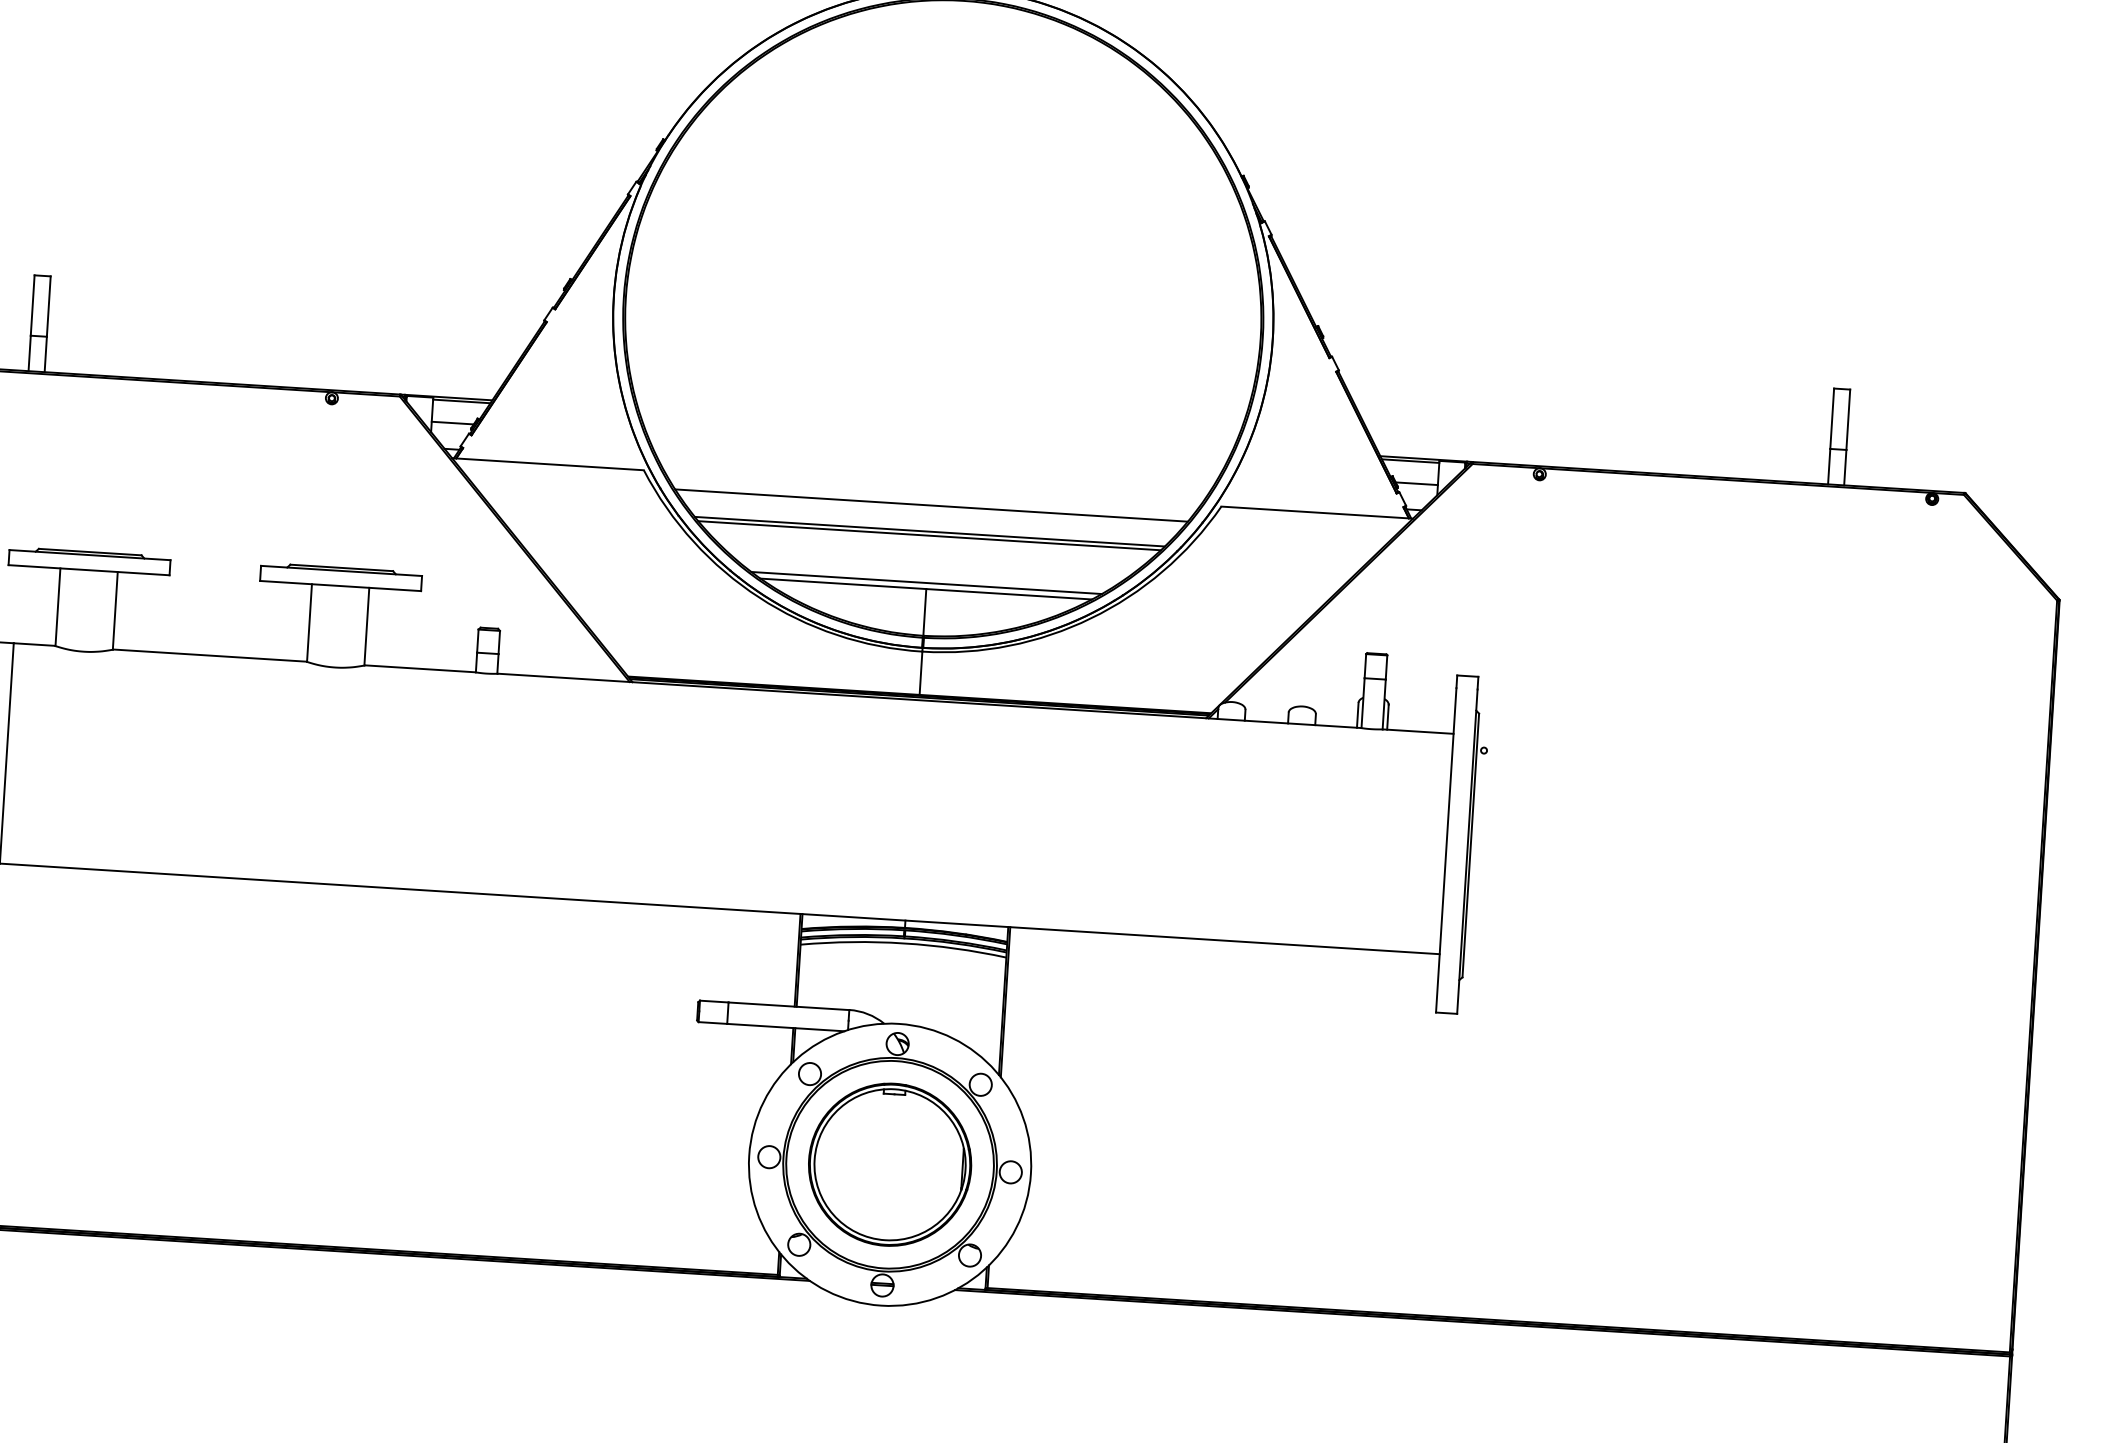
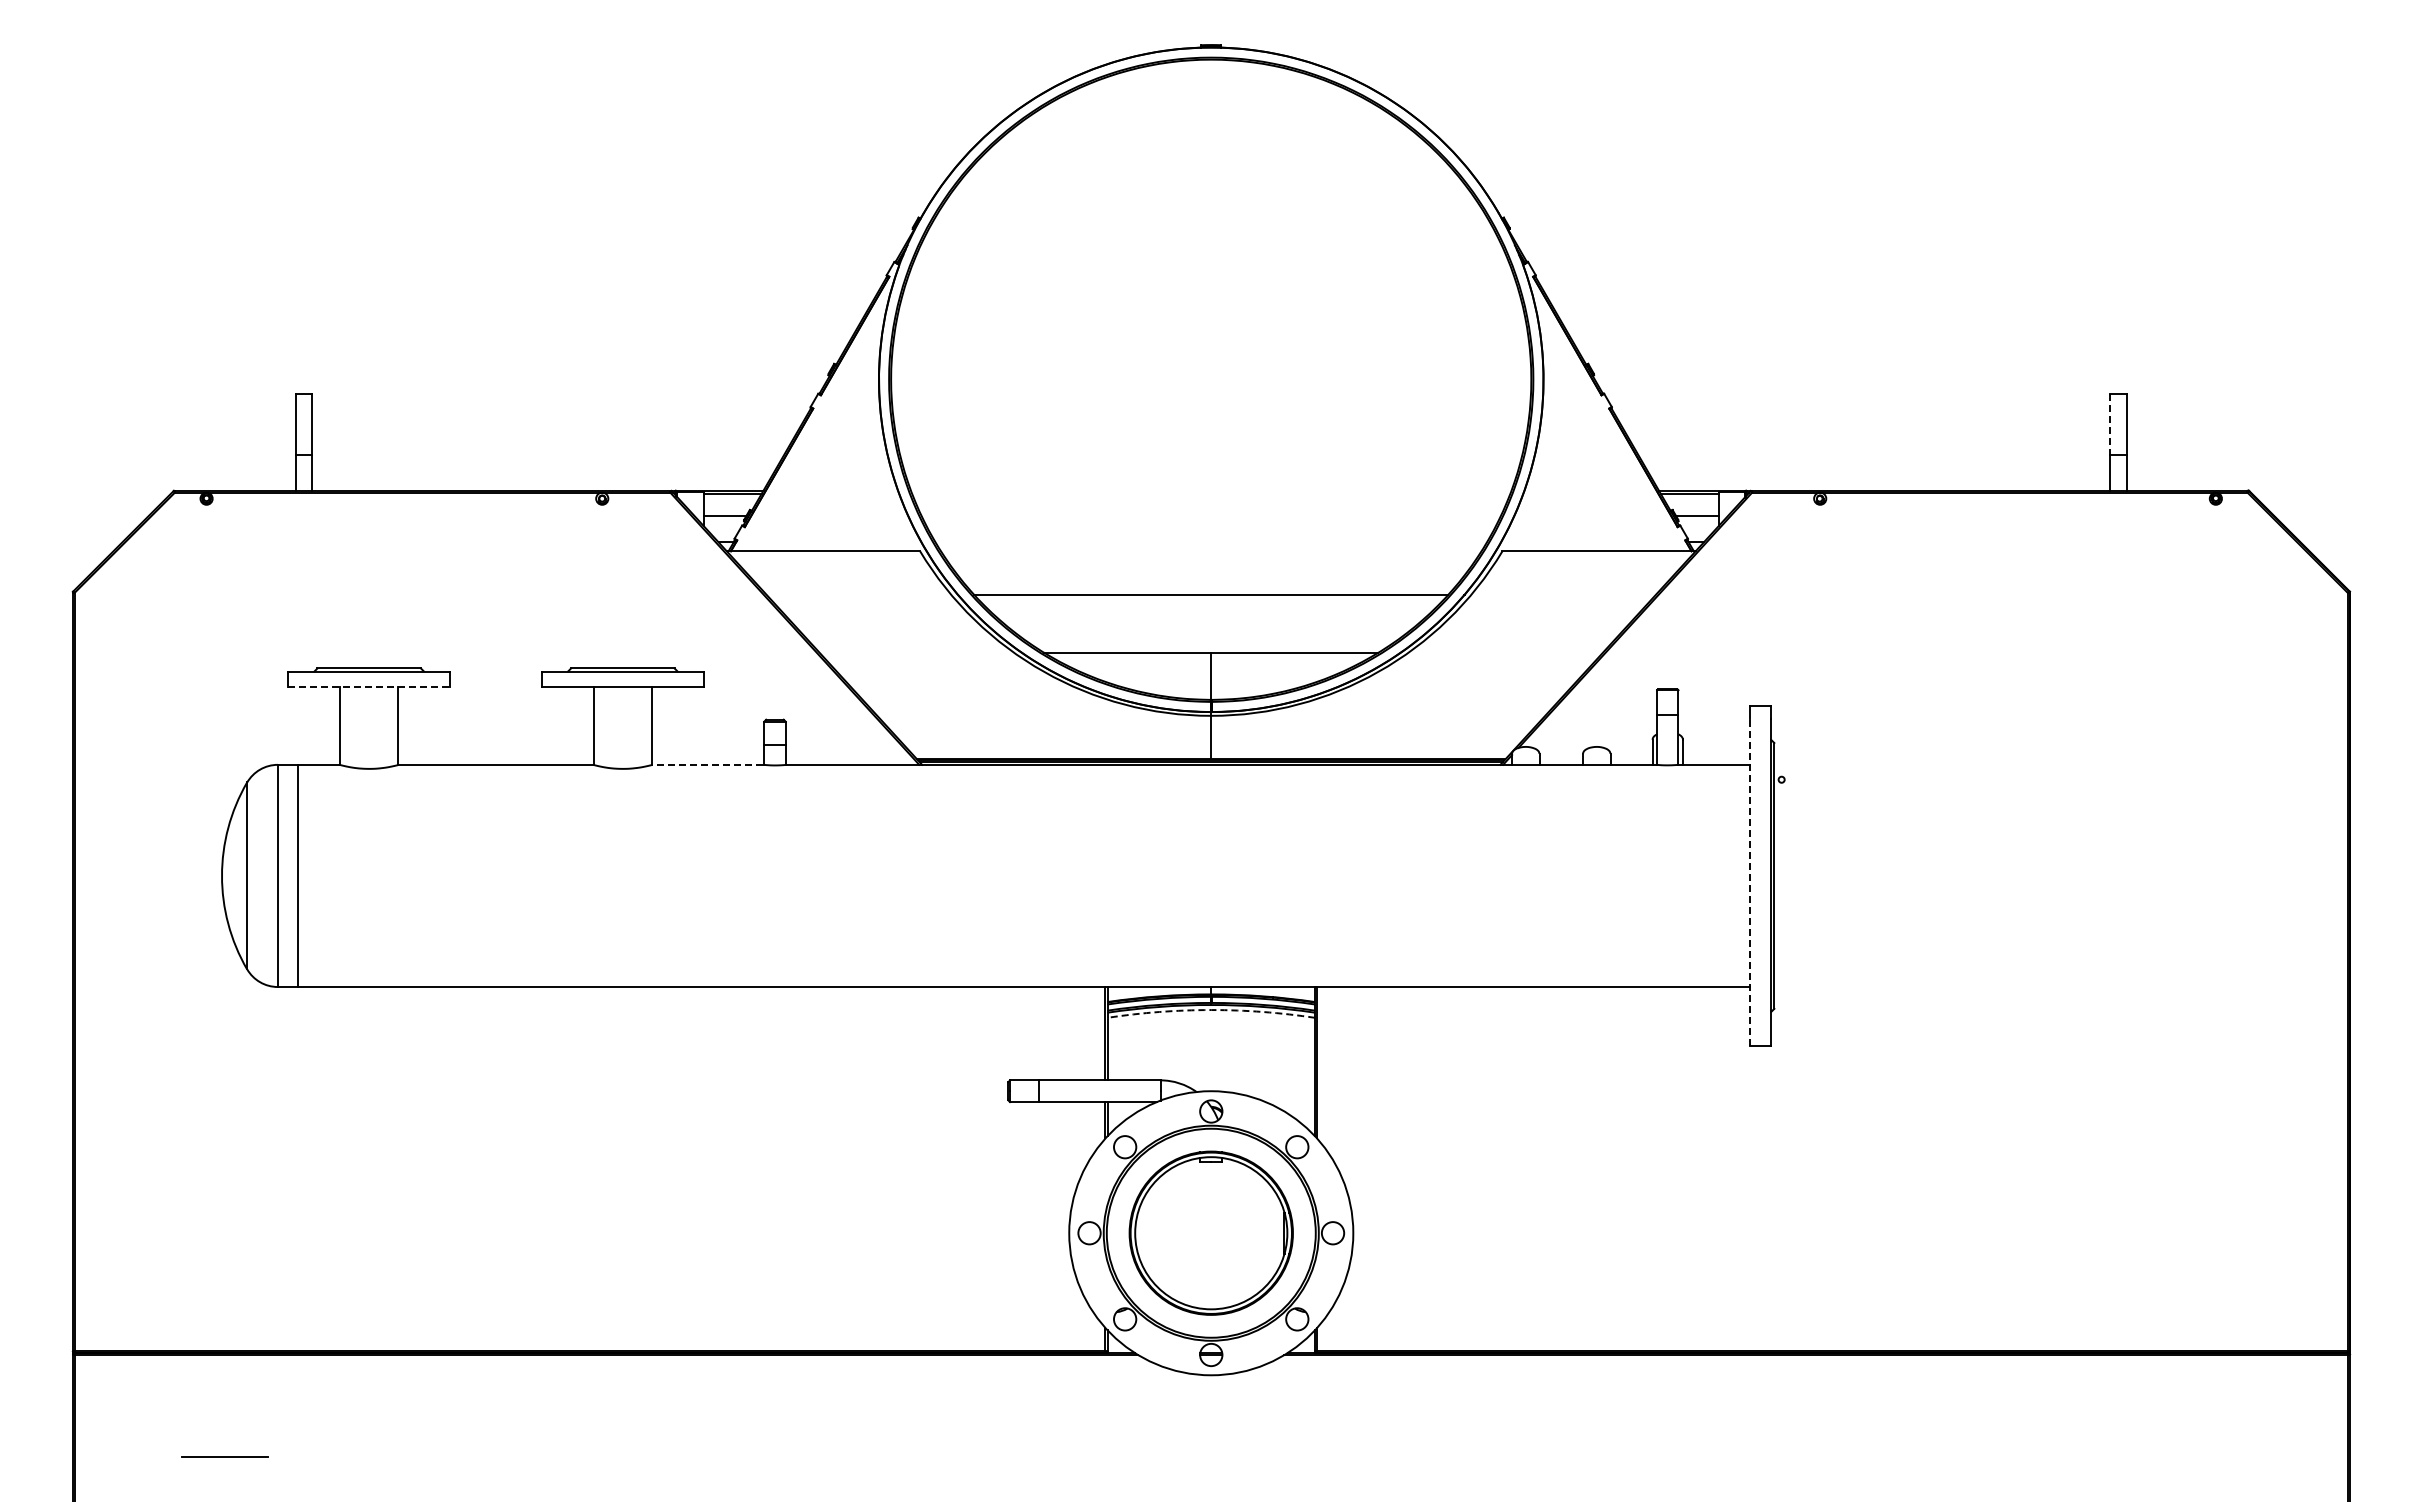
line: (1832, 418) -> (2110, 424), solid -> dashed
line: (930, 505) -> (1210, 568), removed
line: (929, 535) -> (1211, 598), removed
line: (89, 570) -> (369, 686), solid -> dashed
line: (925, 582) -> (1210, 646), removed
line: (419, 668) -> (707, 764), solid -> dashed
line: (1446, 850) -> (1750, 882), solid -> dashed
arc: (904, 943) -> (1211, 1010), solid -> dashed

